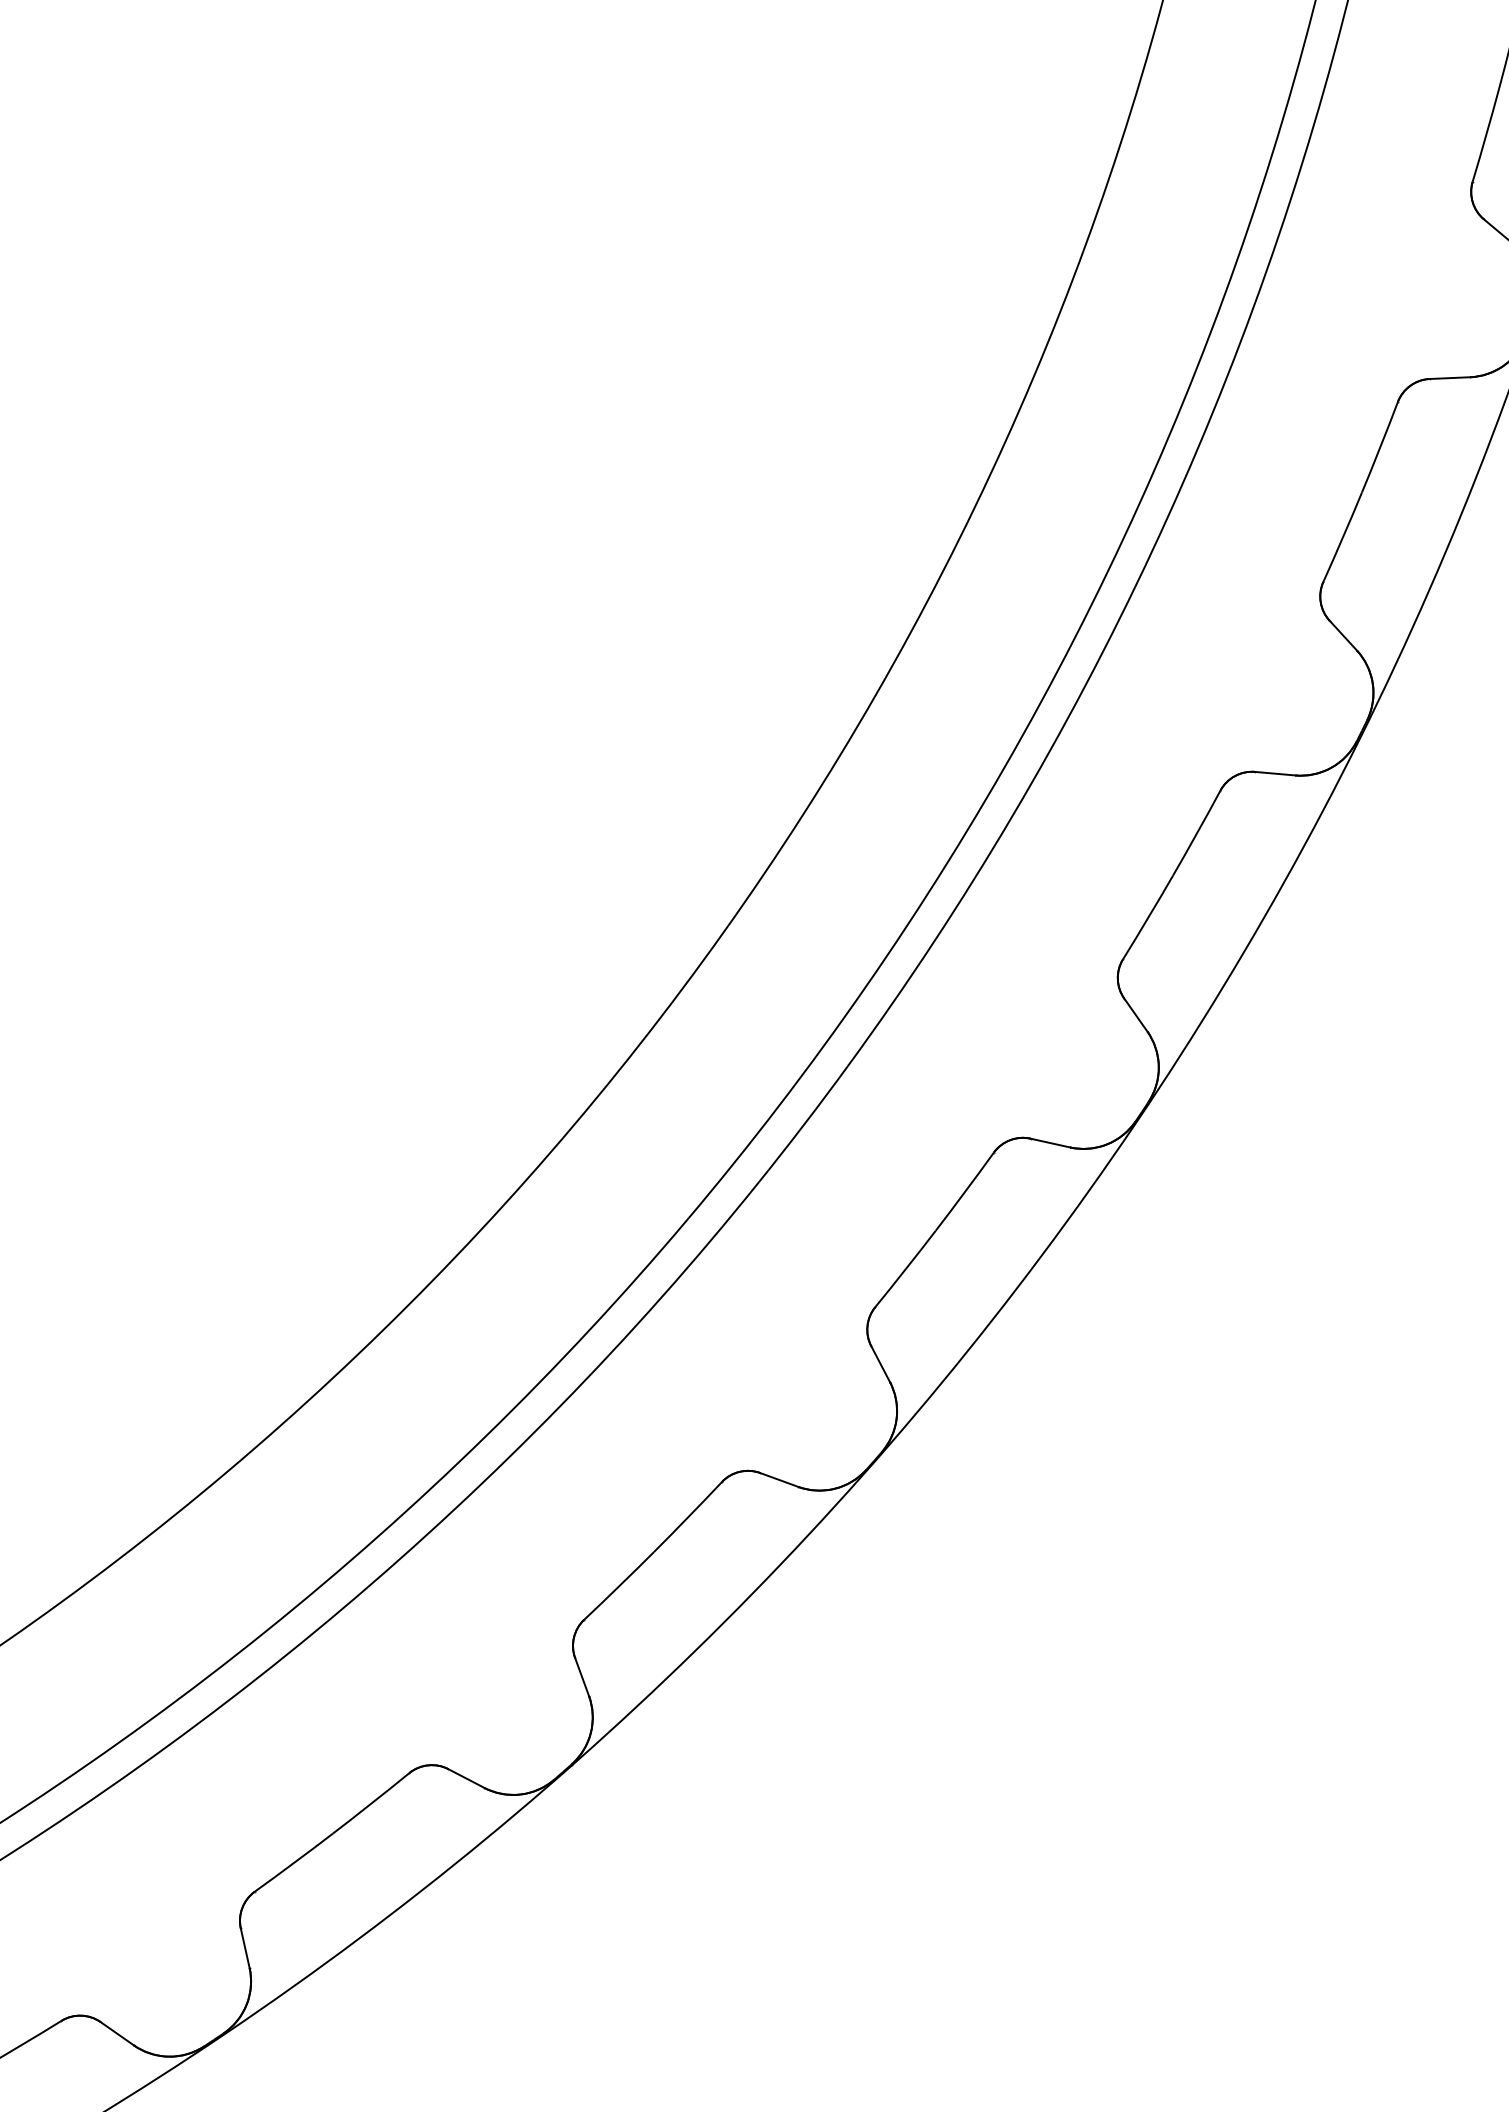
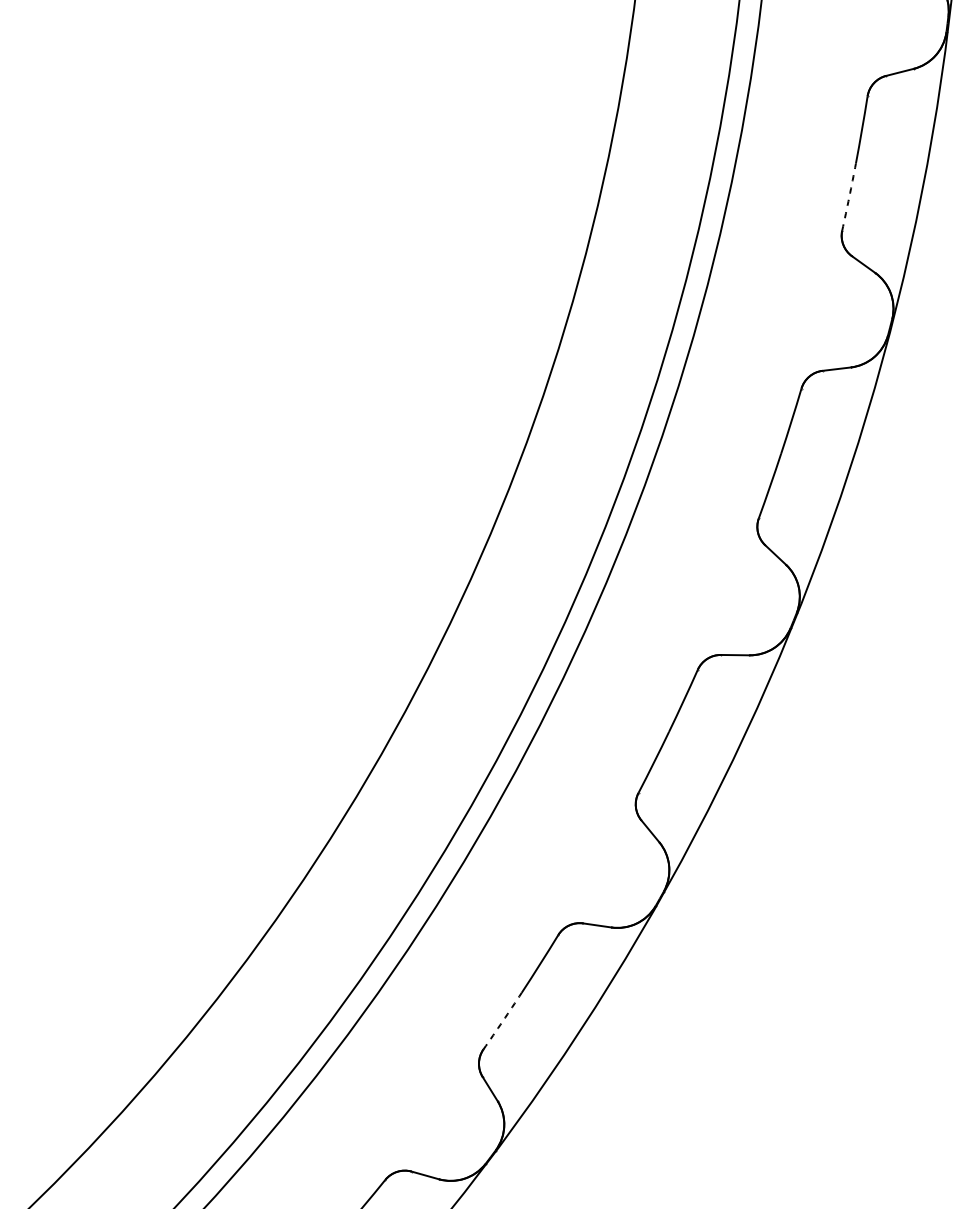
arc: (1343, 537) -> (849, 197), solid -> dashed
arc: (619, 1586) -> (502, 1021), solid -> dashed

